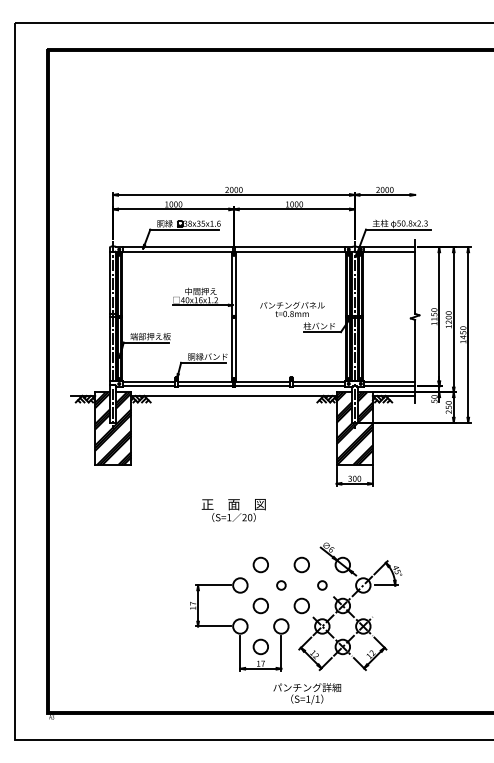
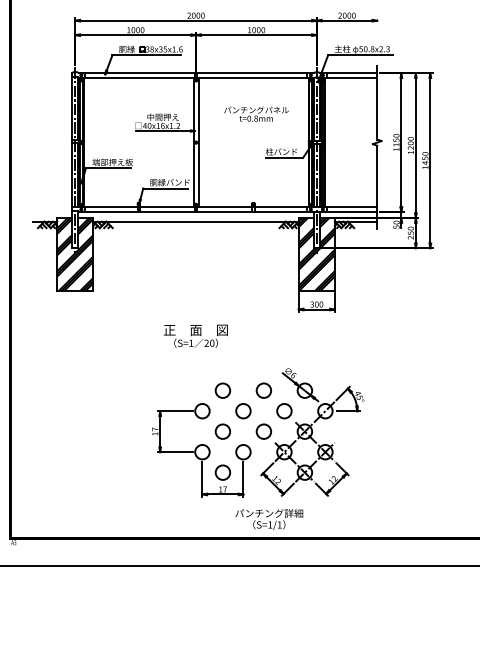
text: (292, 308) -> (256, 113), moved
circle: (281, 585) -> (243, 411), size x1.67
circle: (322, 585) -> (284, 411), size x1.67

